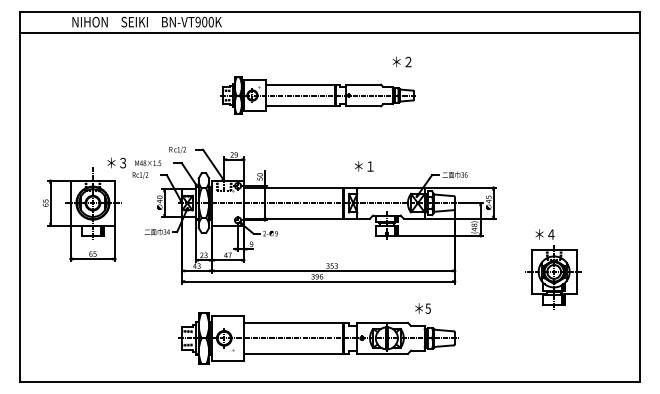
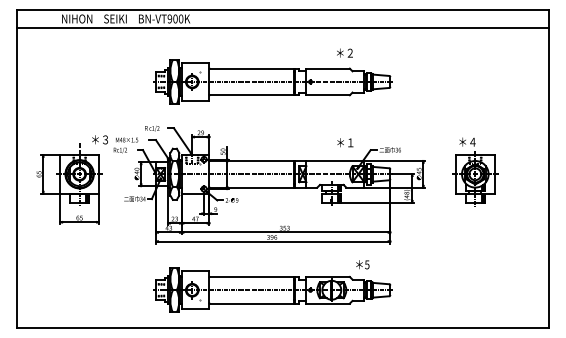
part: (317, 95) -> (272, 81), size x1.43
text: (364, 166) -> (345, 142), moved
part: (554, 268) -> (475, 171), moved

